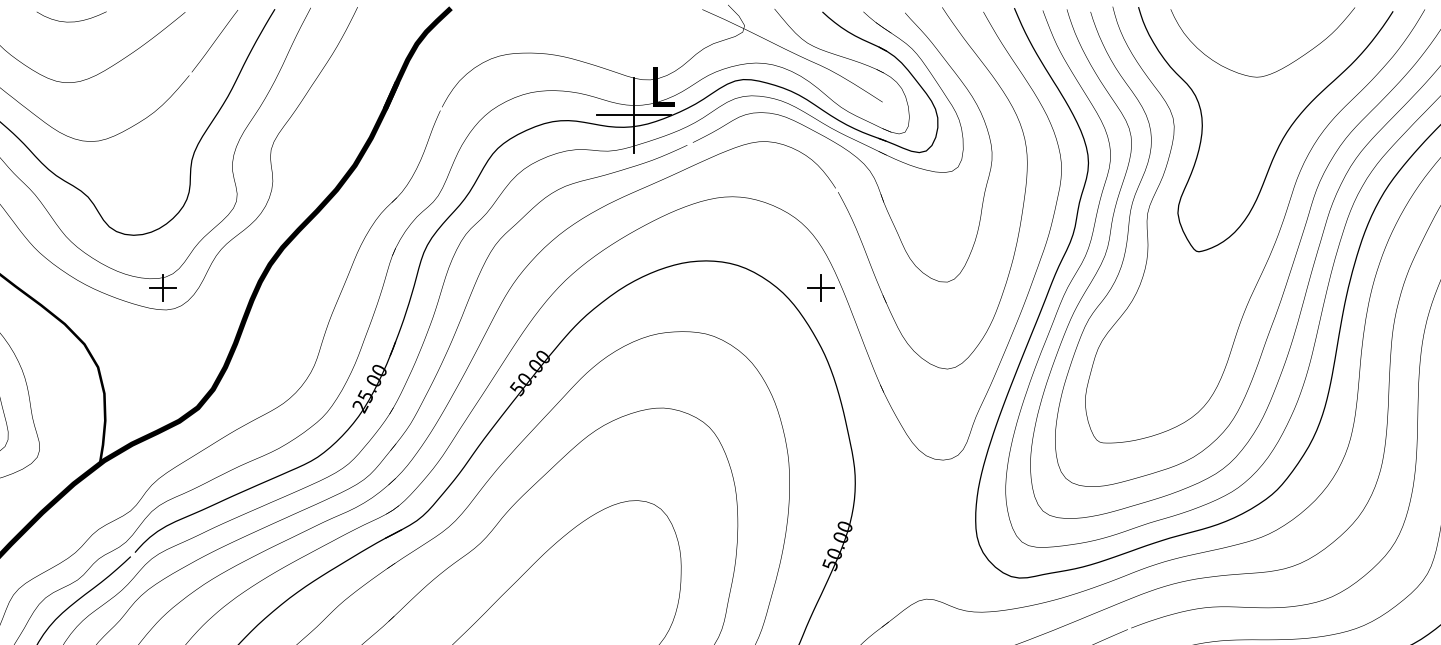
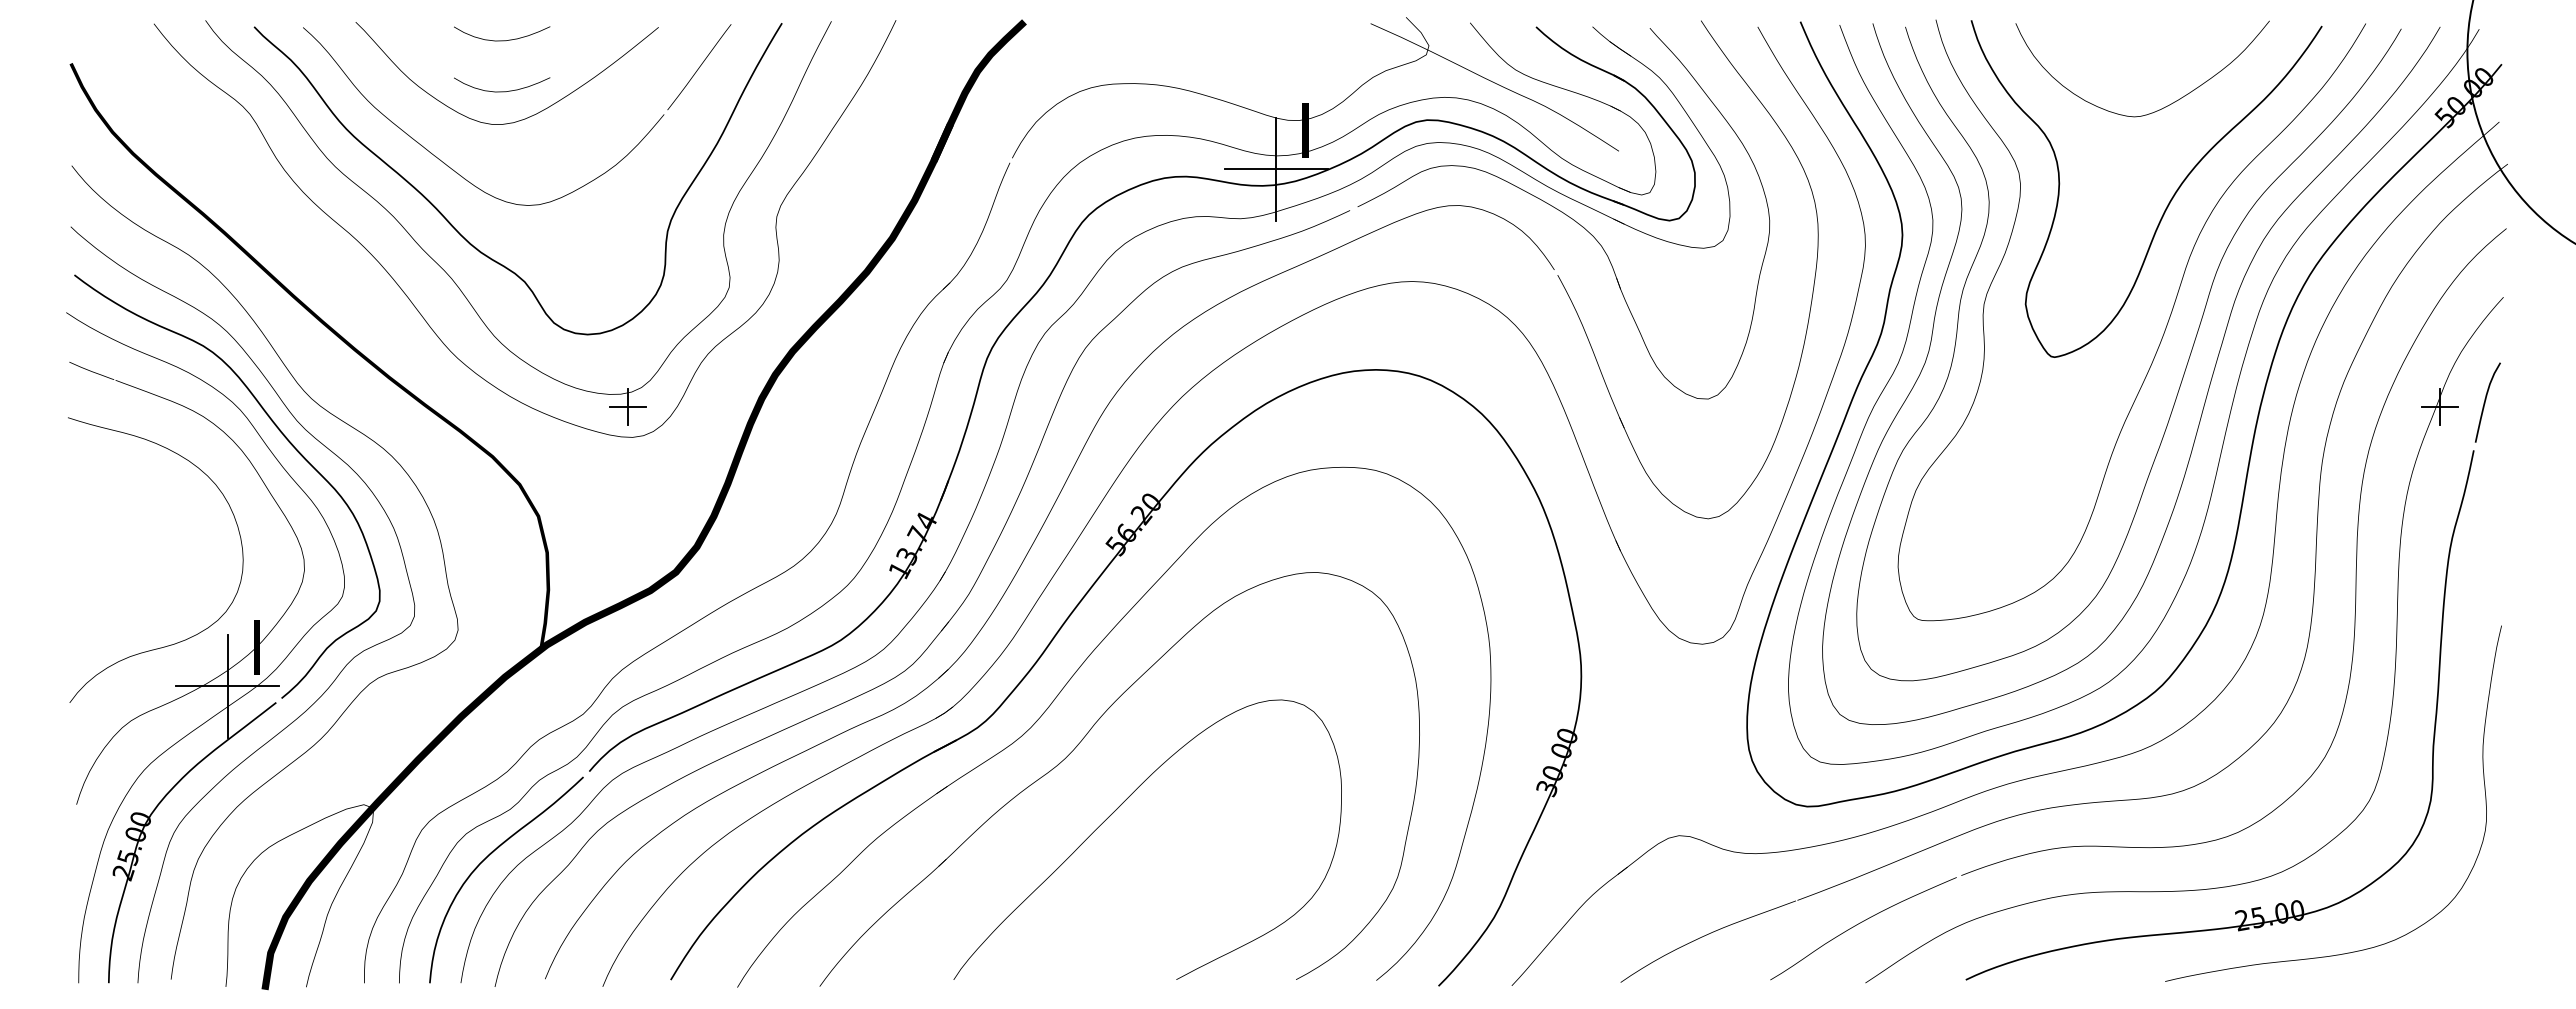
curve: (71, 58) -> (502, 91), added
text: (665, 104) -> (1320, 154), L -> I
part: (820, 287) -> (1533, 406), removed
text: (530, 373) -> (1134, 524), 50.00 -> 56.20
text: (369, 389) -> (912, 546), 25.00 -> 13.74
text: (830, 563) -> (1546, 786), 50.00 -> 30.00

